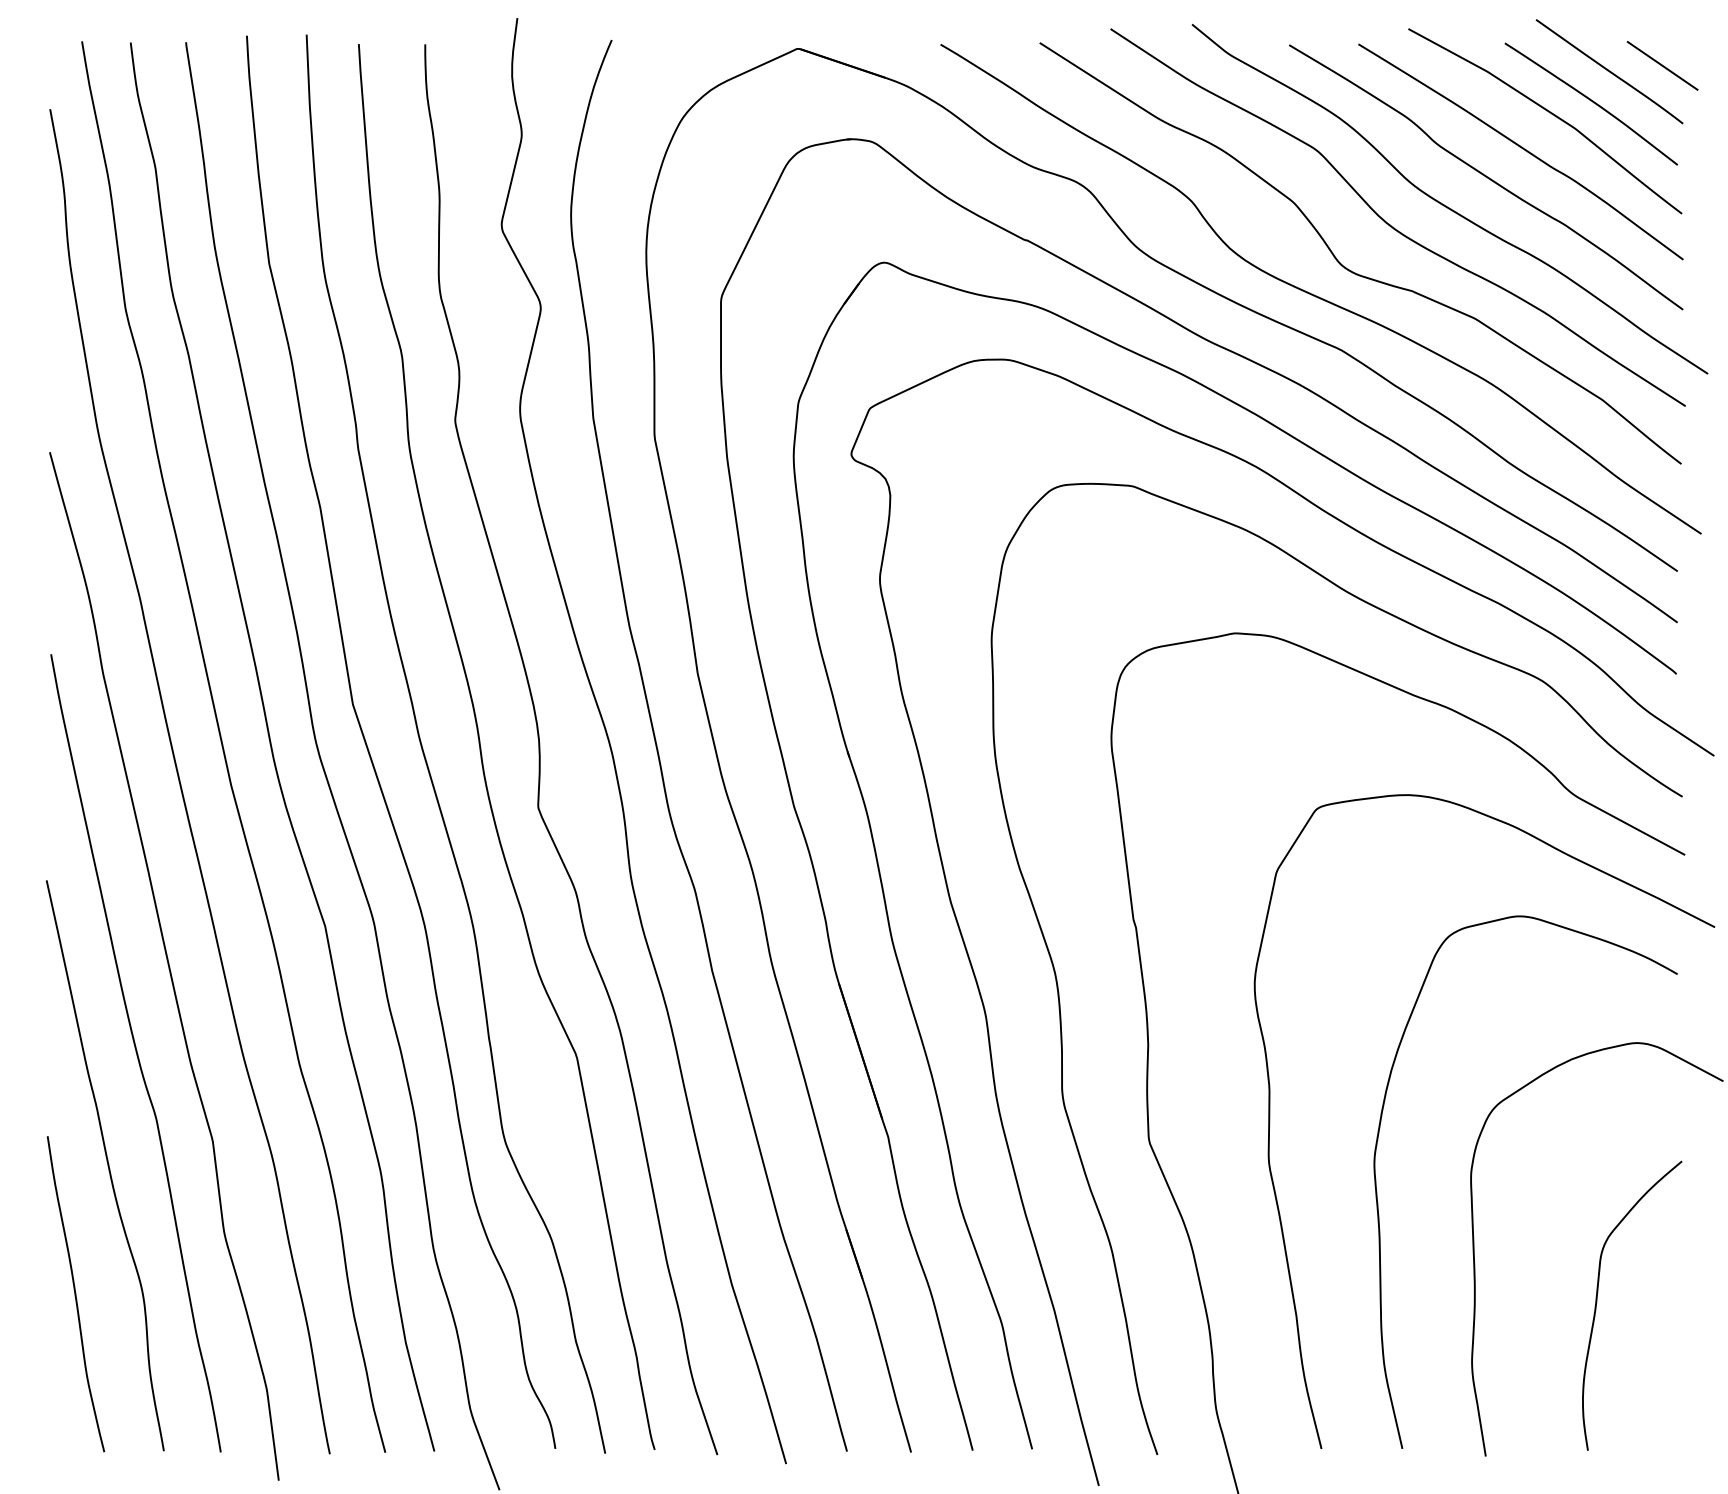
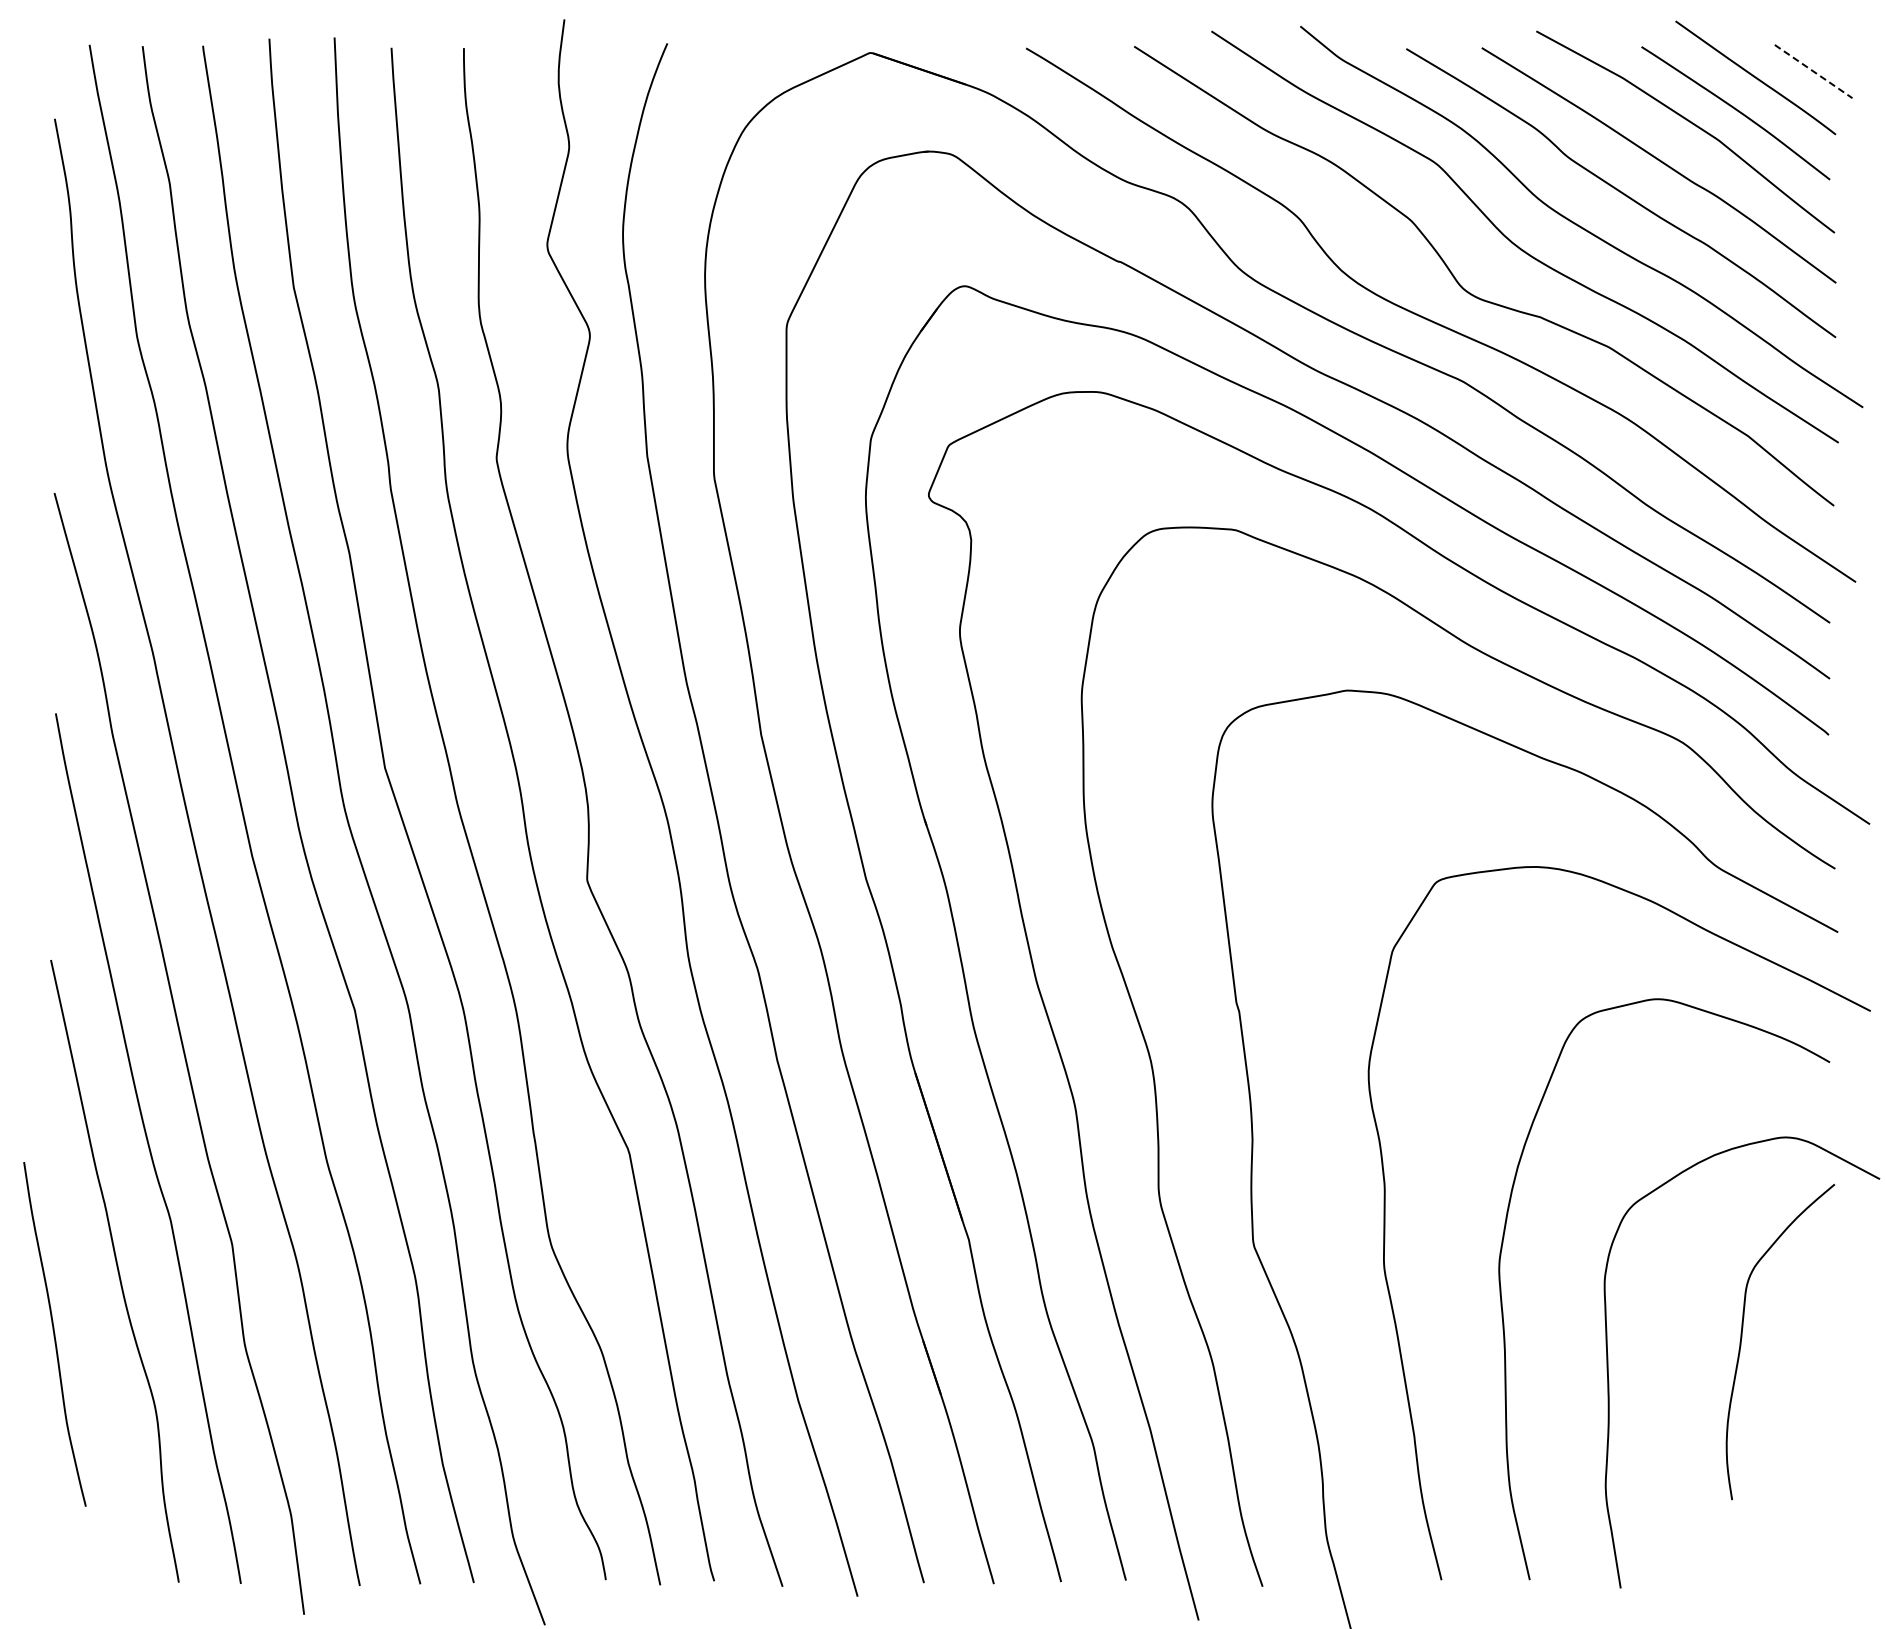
line: (1663, 65) -> (1814, 71), solid -> dashed
curve: (75, 1294) -> (54, 1334), moved
curve: (1597, 1302) -> (1742, 1338), moved

